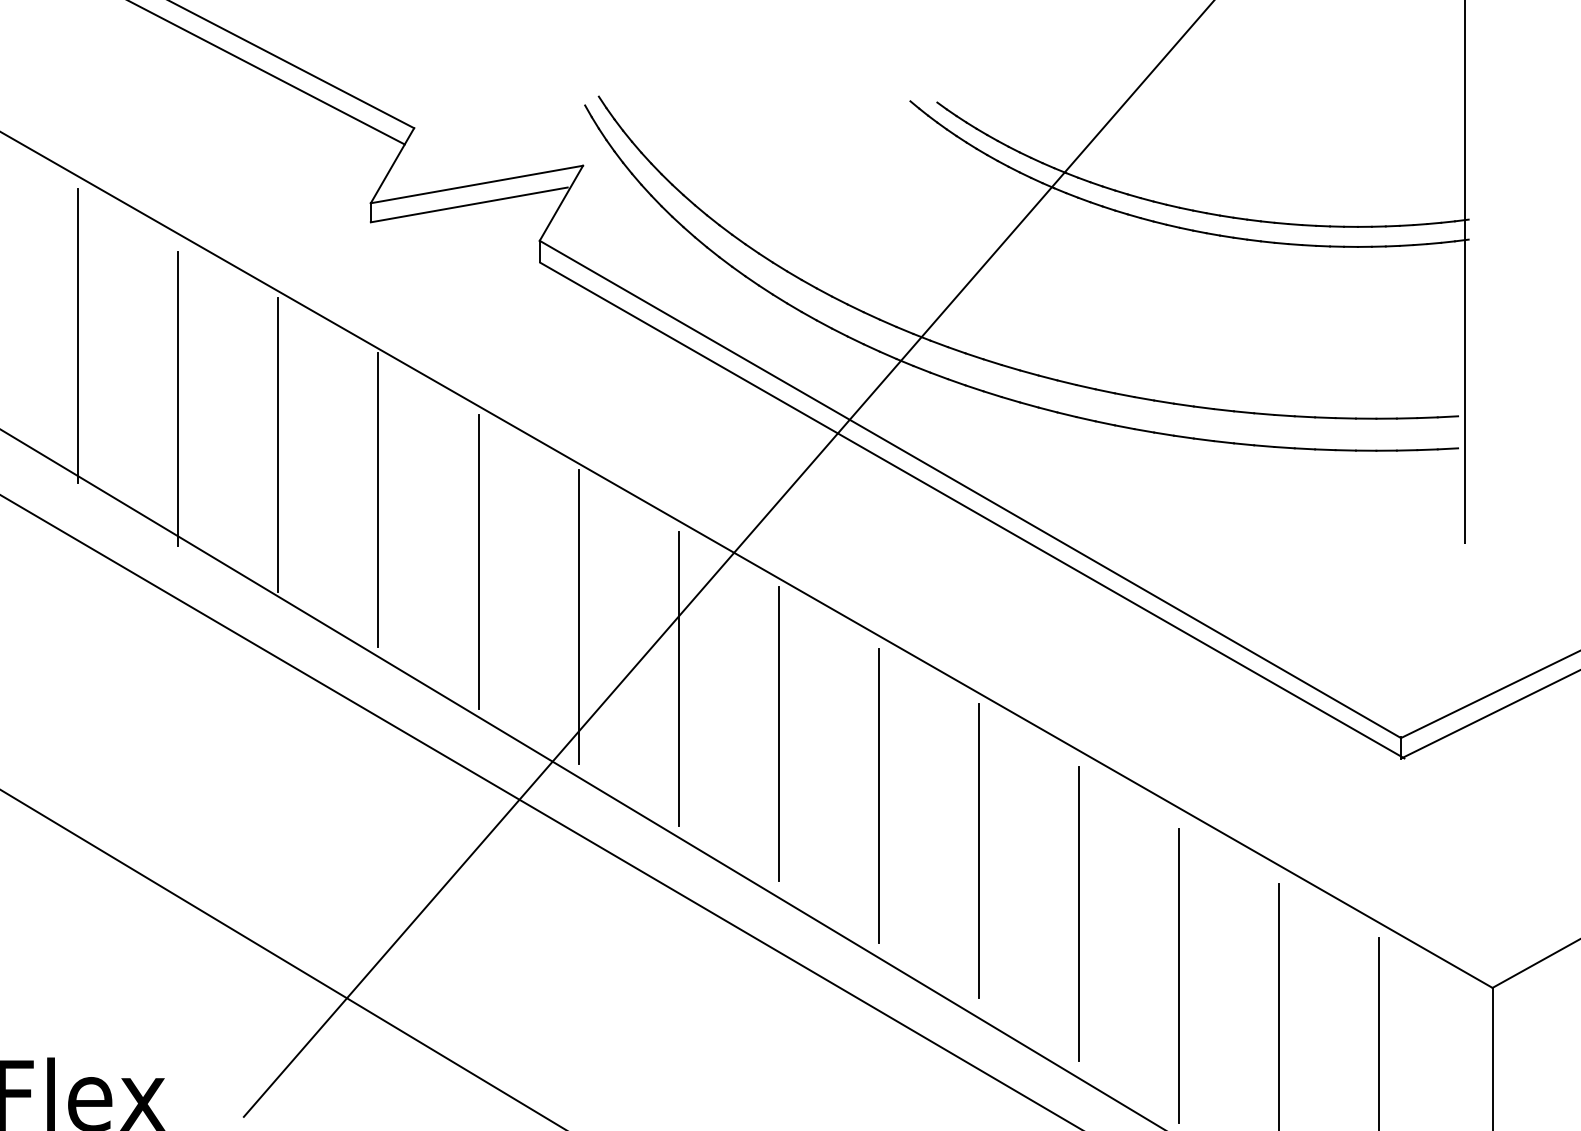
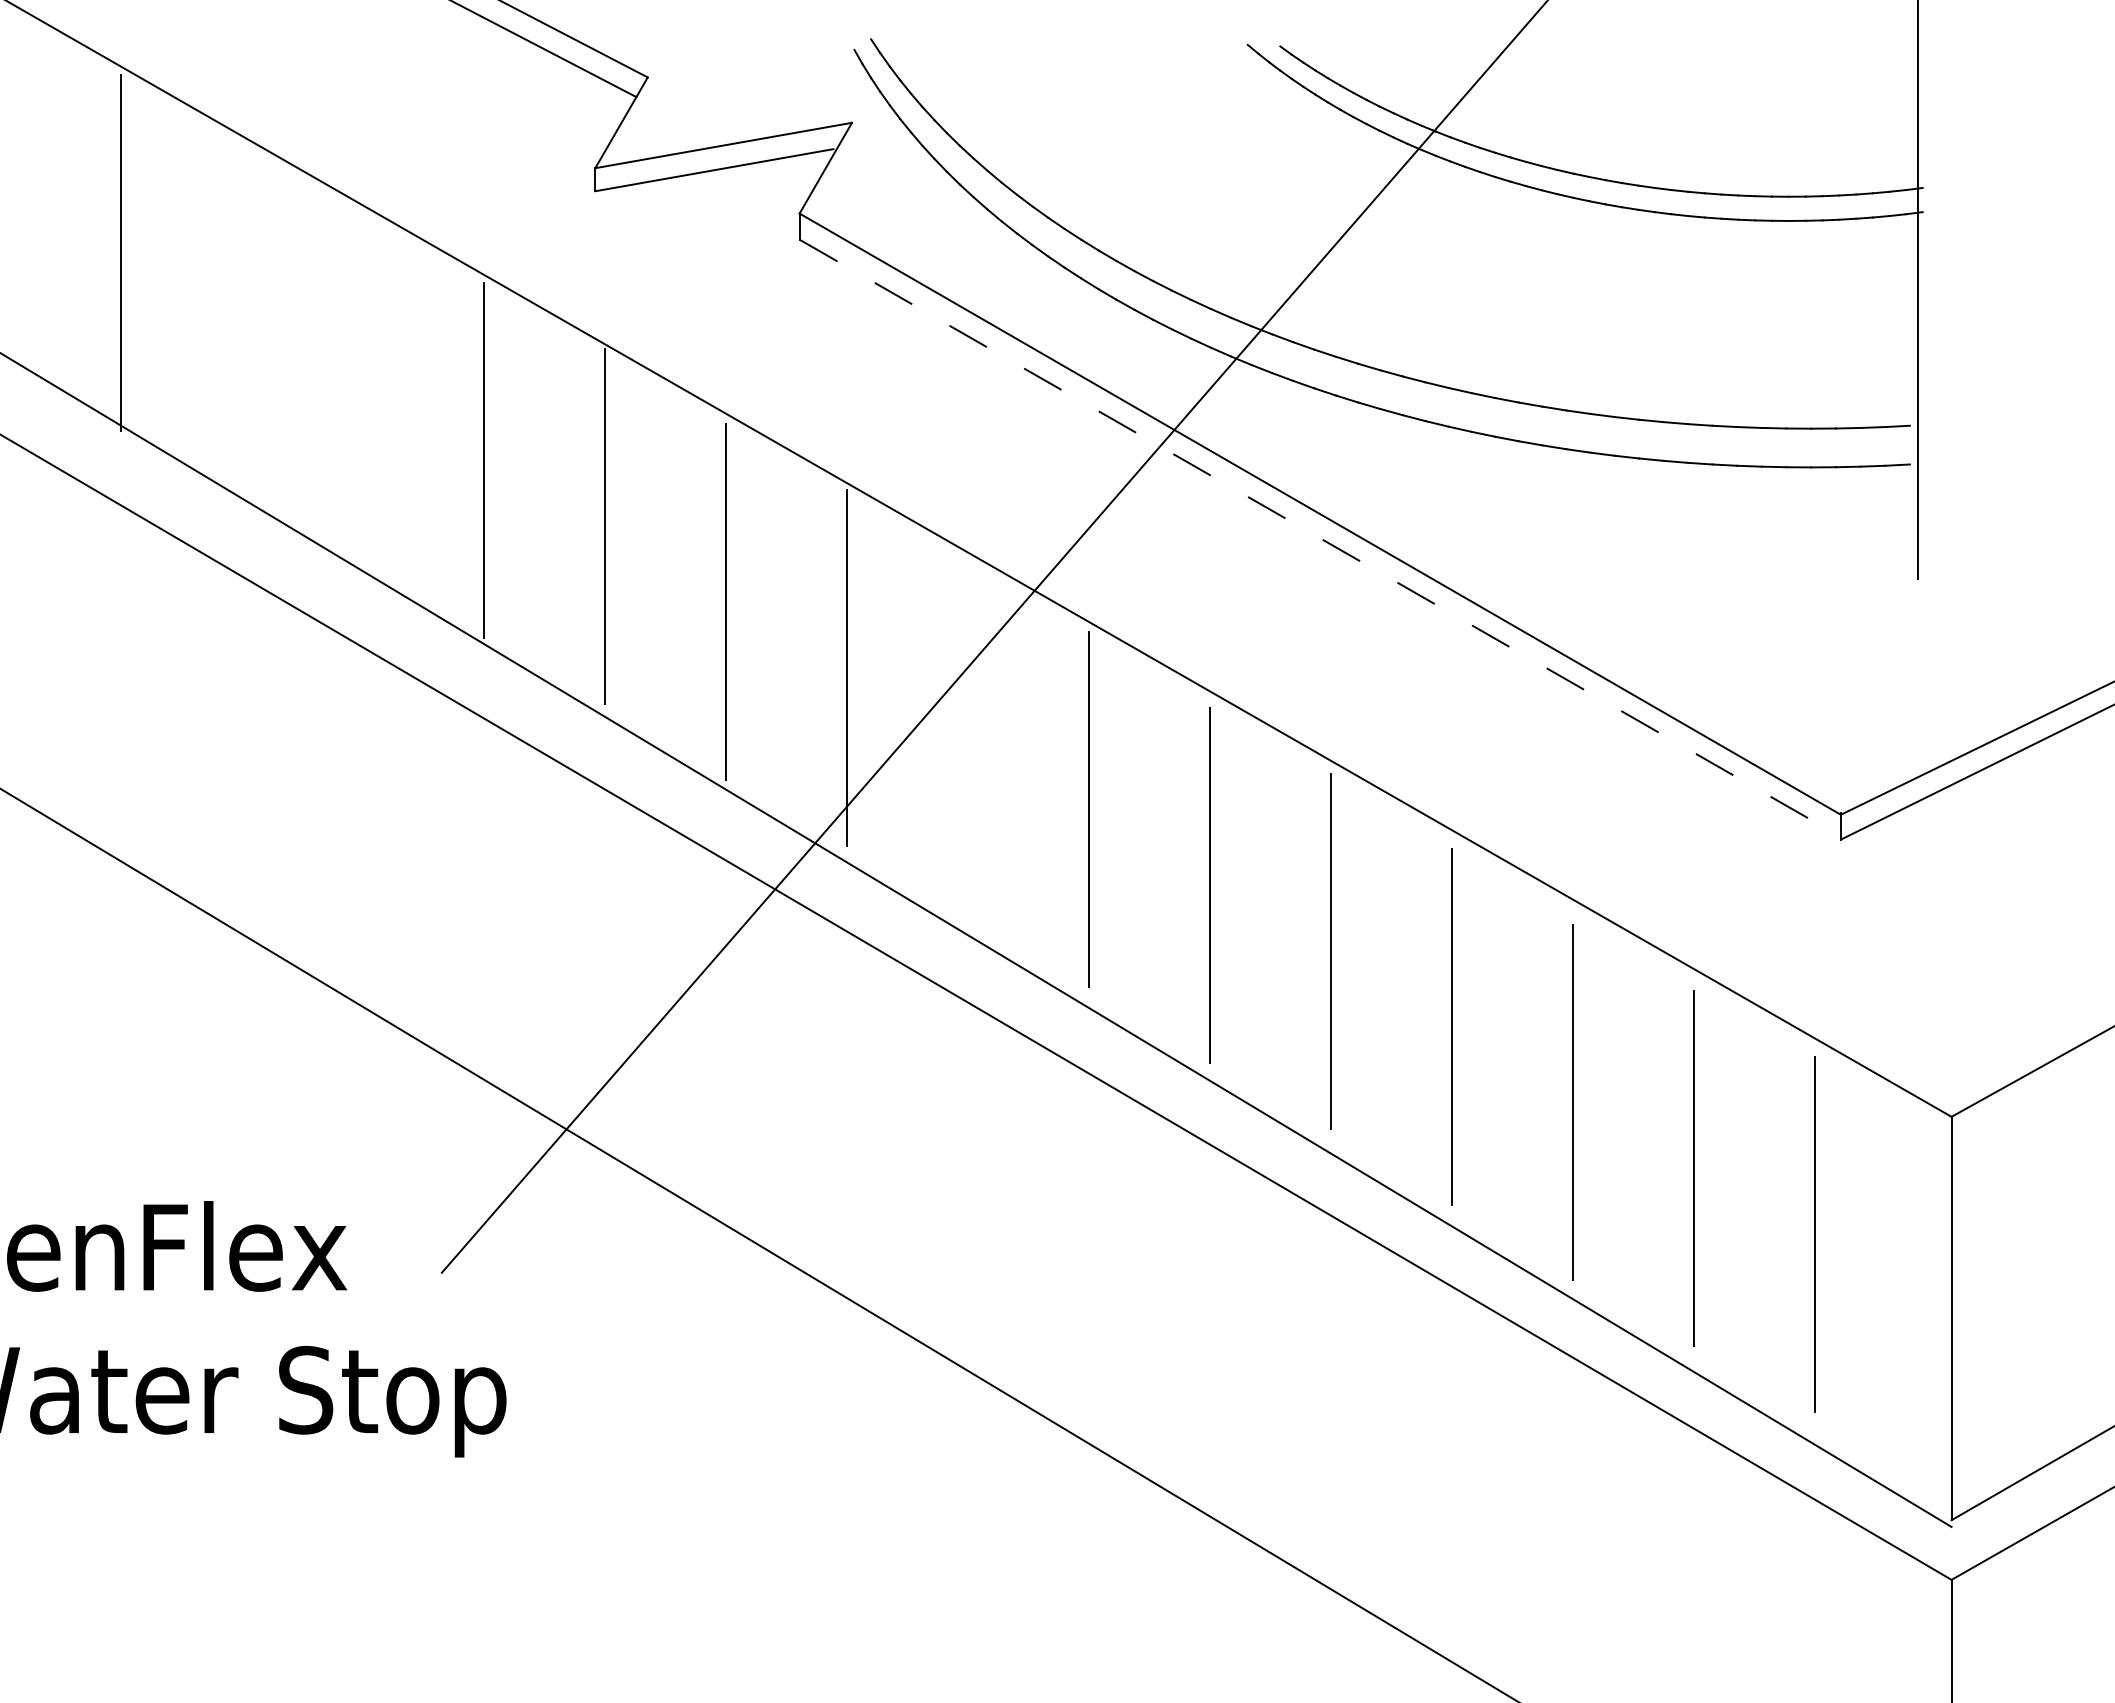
line: (78, 335) -> (241, 328), removed
line: (178, 398) -> (362, 404), removed
line: (973, 510) -> (1323, 539), solid -> dashed
line: (678, 679) -> (967, 743), removed

